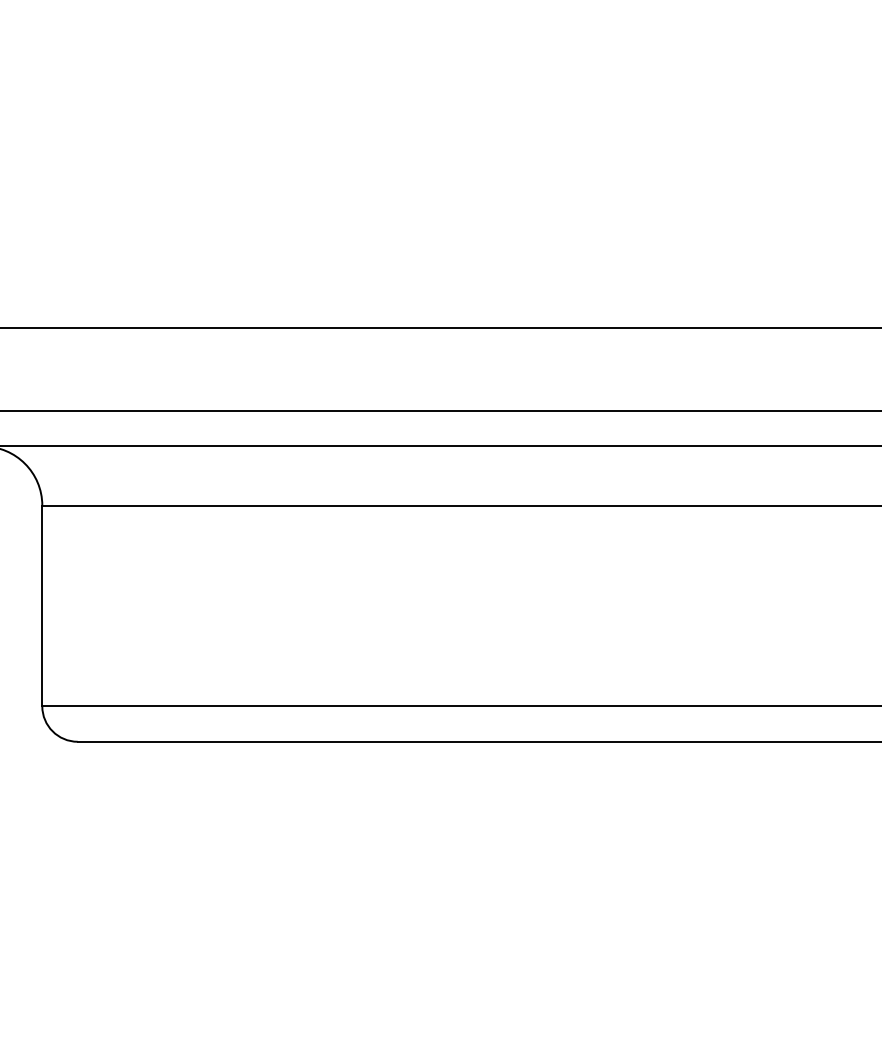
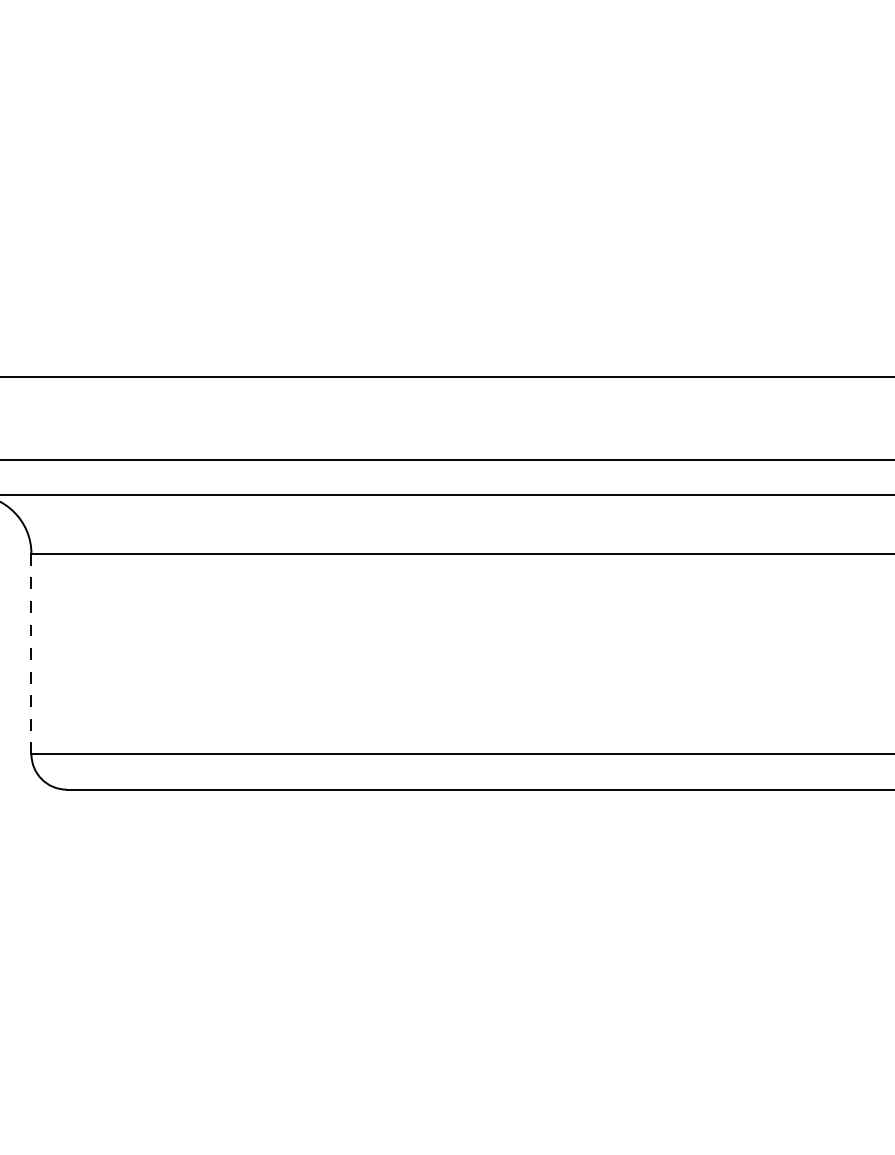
line: (42, 605) -> (31, 653), solid -> dashed

